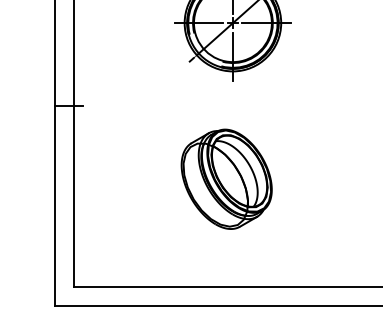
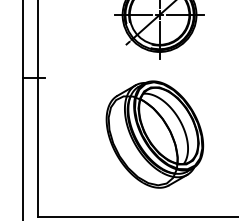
part: (226, 178) -> (154, 133), size x1.4

